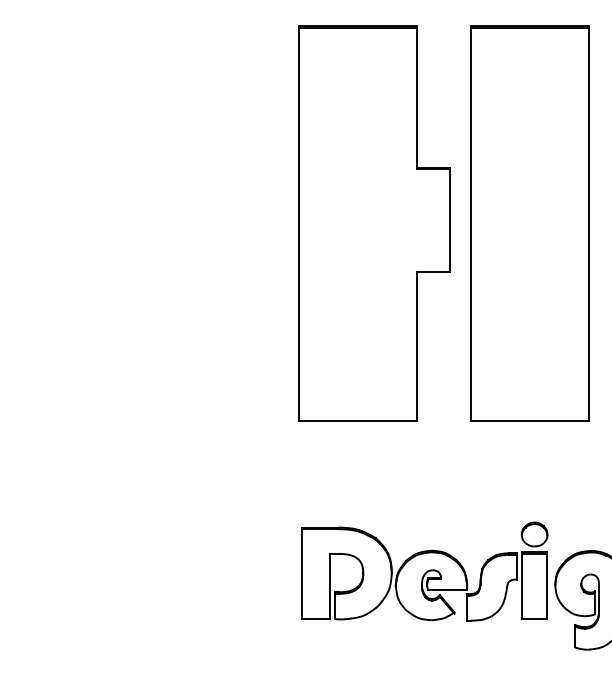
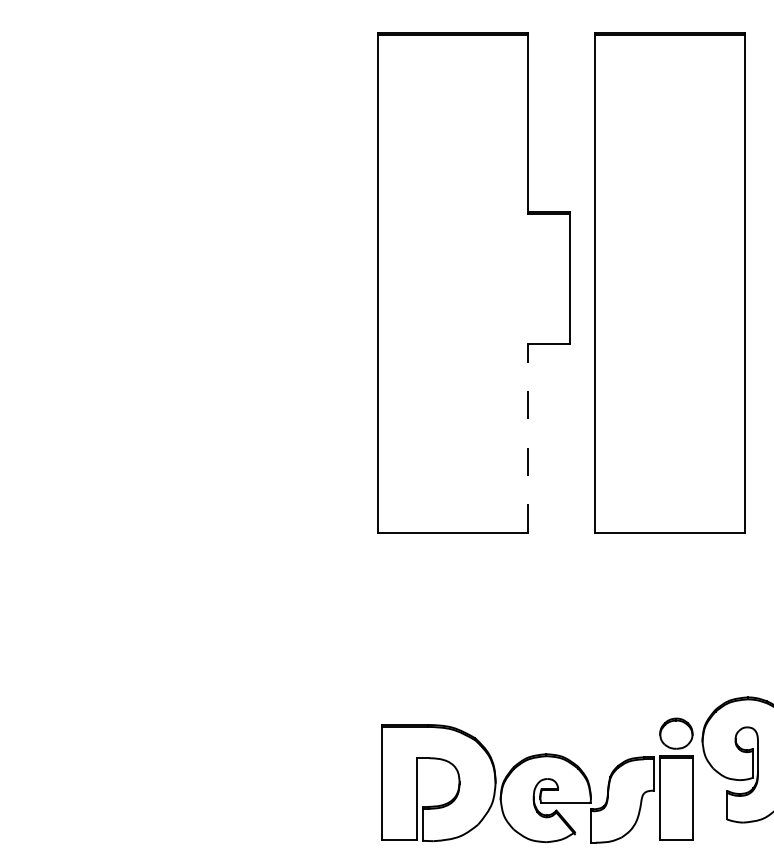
line: (417, 345) -> (527, 437), solid -> dashed
part: (424, 571) -> (537, 780), moved

